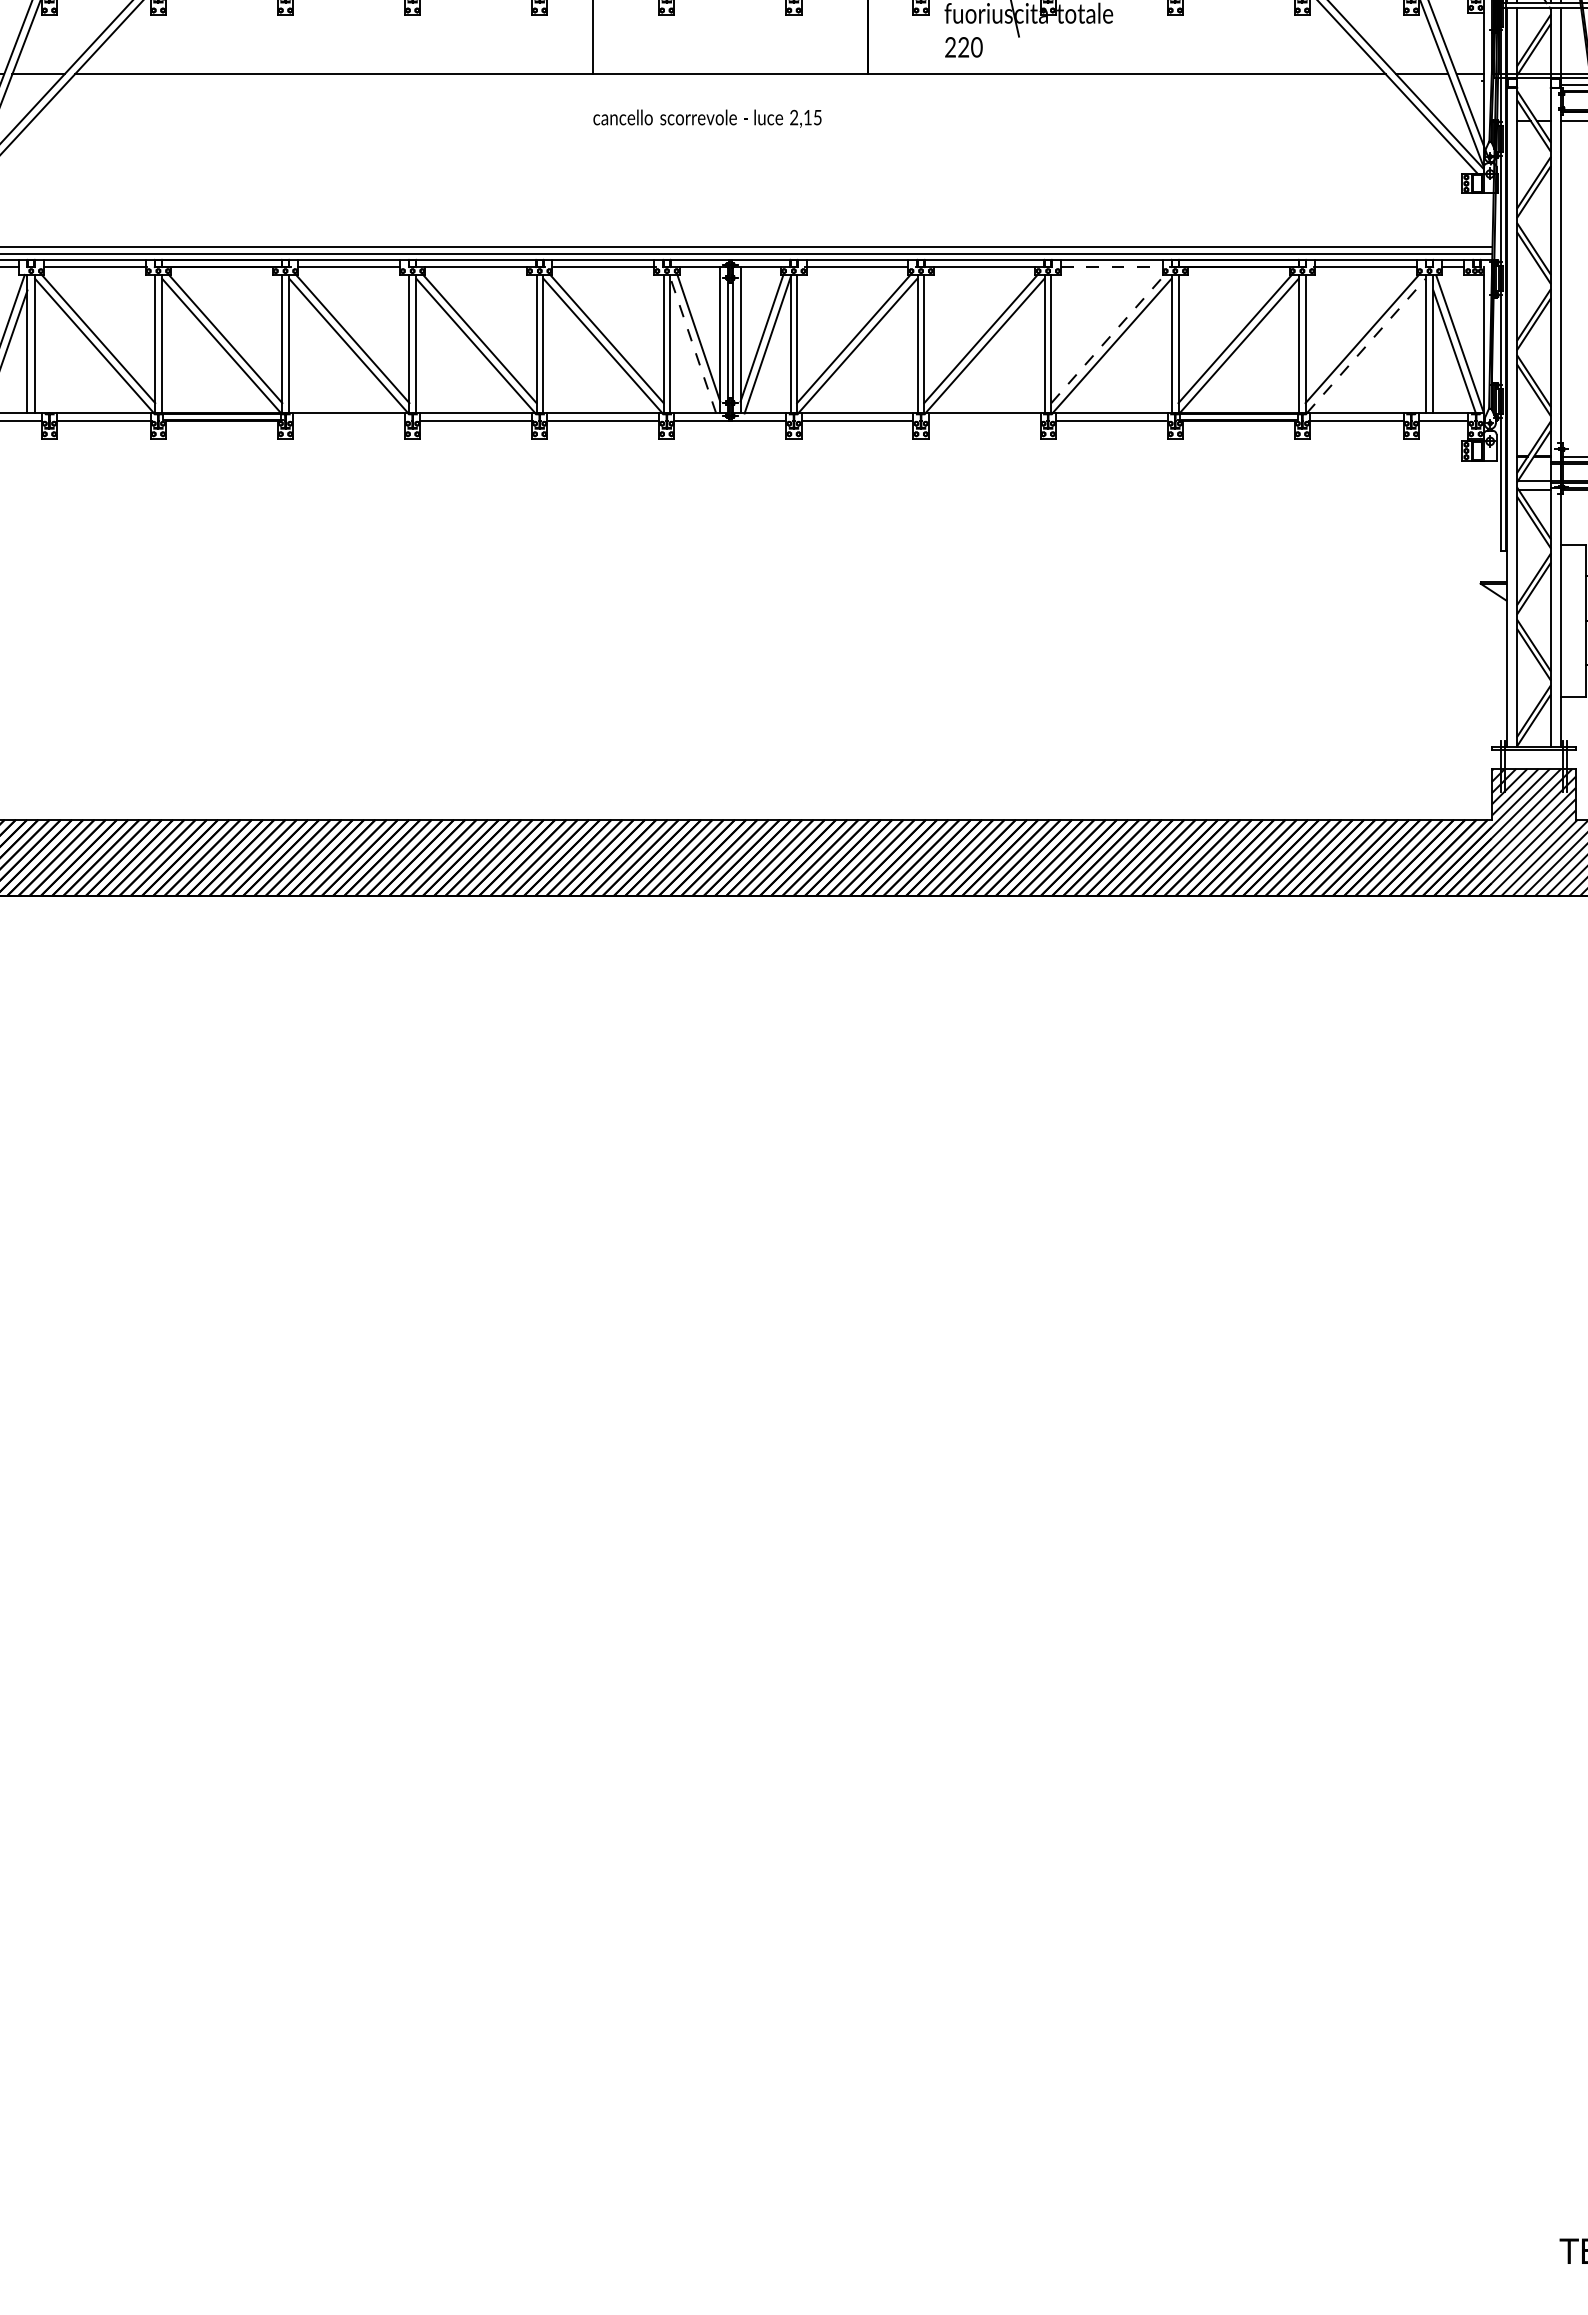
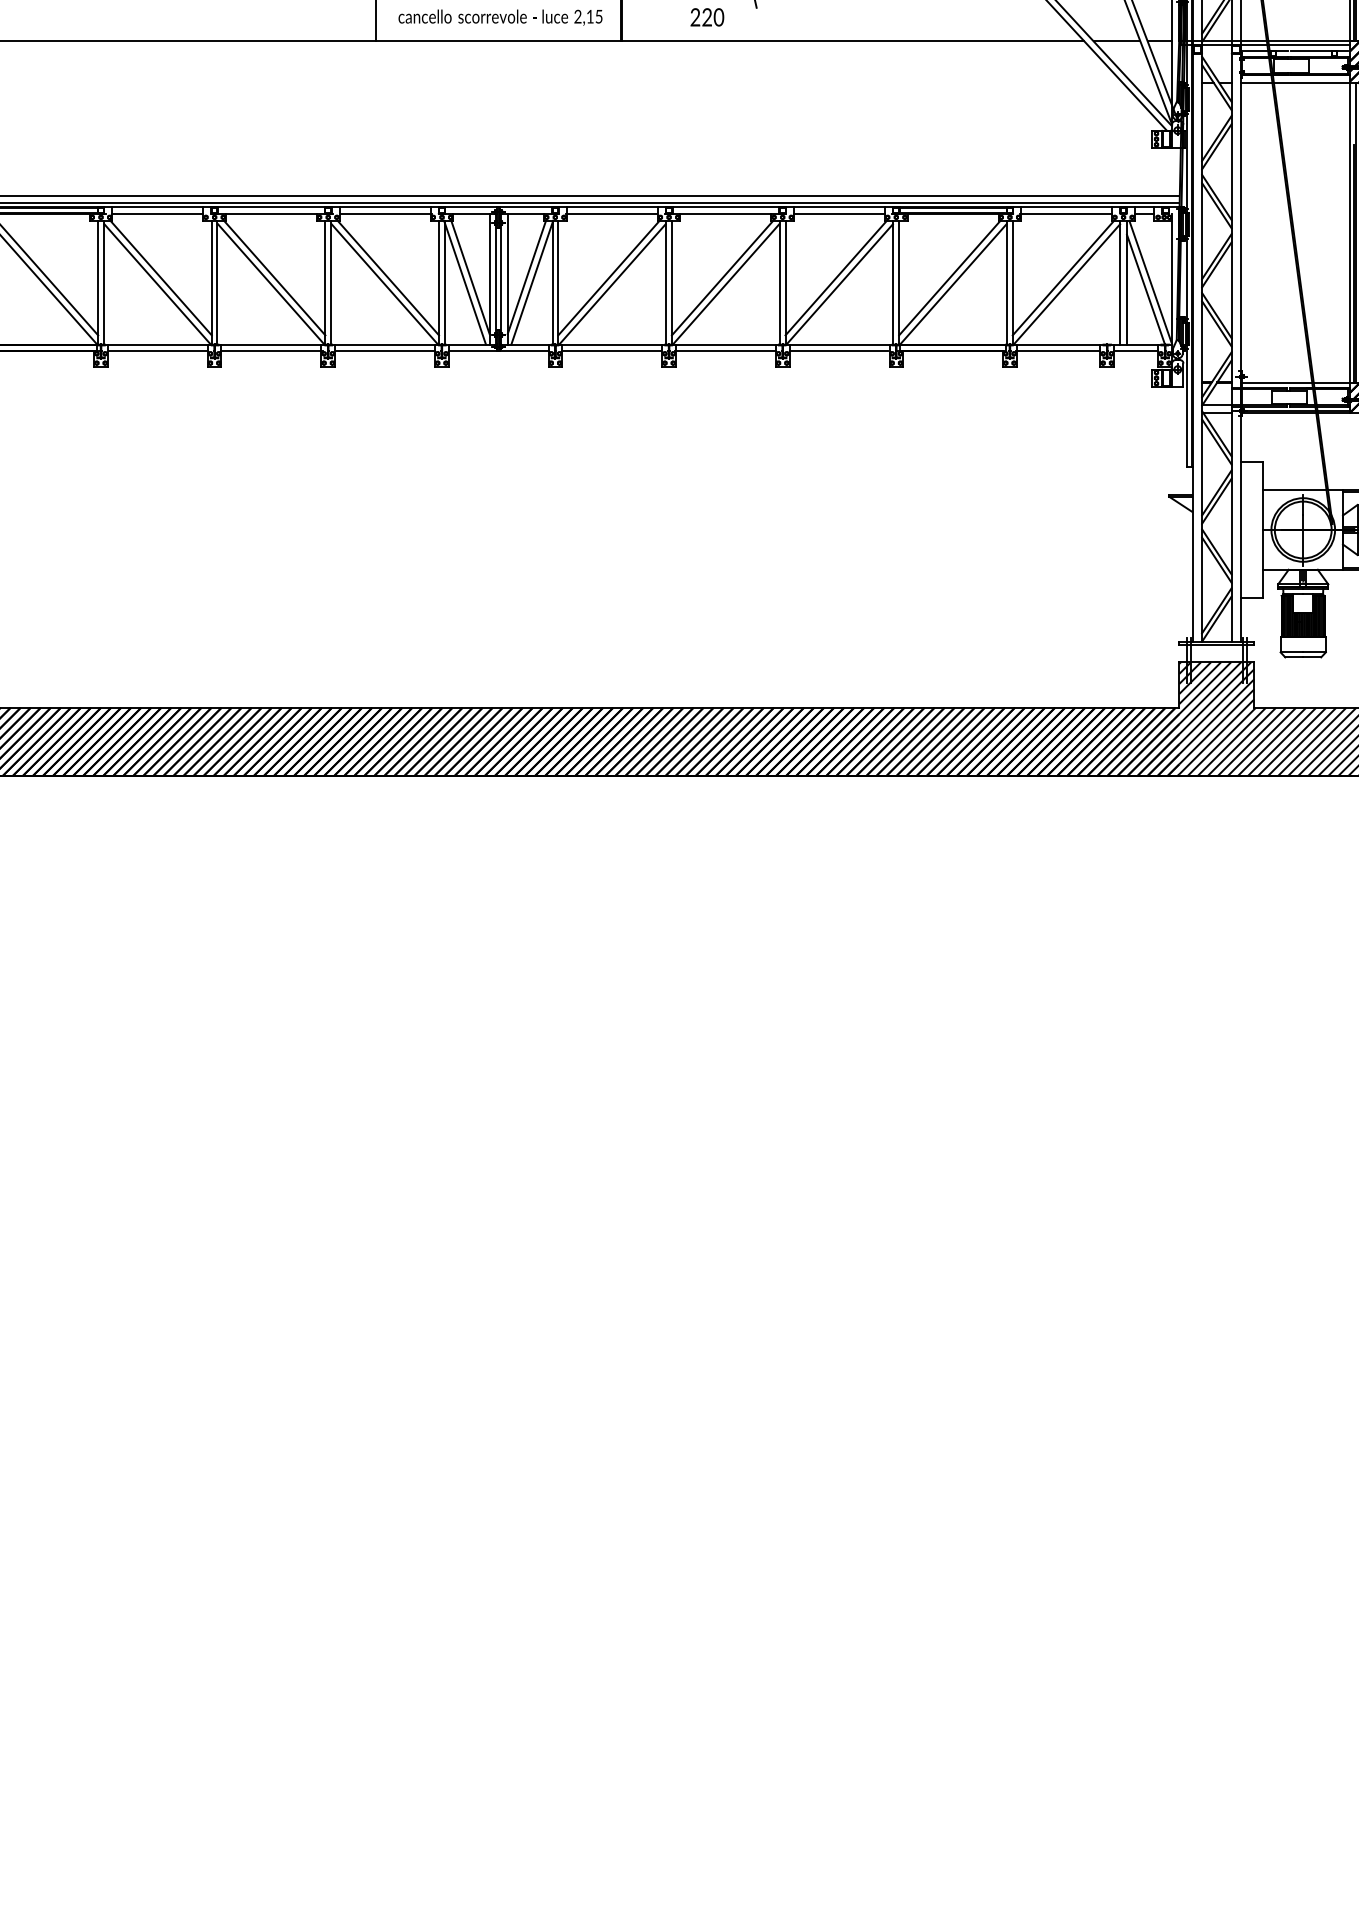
text: (707, 118) -> (500, 17), moved
line: (1111, 267) -> (839, 214), dashed -> solid
line: (1108, 339) -> (836, 278), dashed -> solid
line: (692, 343) -> (464, 282), dashed -> solid
line: (1366, 346) -> (1067, 284), dashed -> solid
line: (349, 421) -> (158, 351), added
line: (983, 421) -> (724, 351), added

